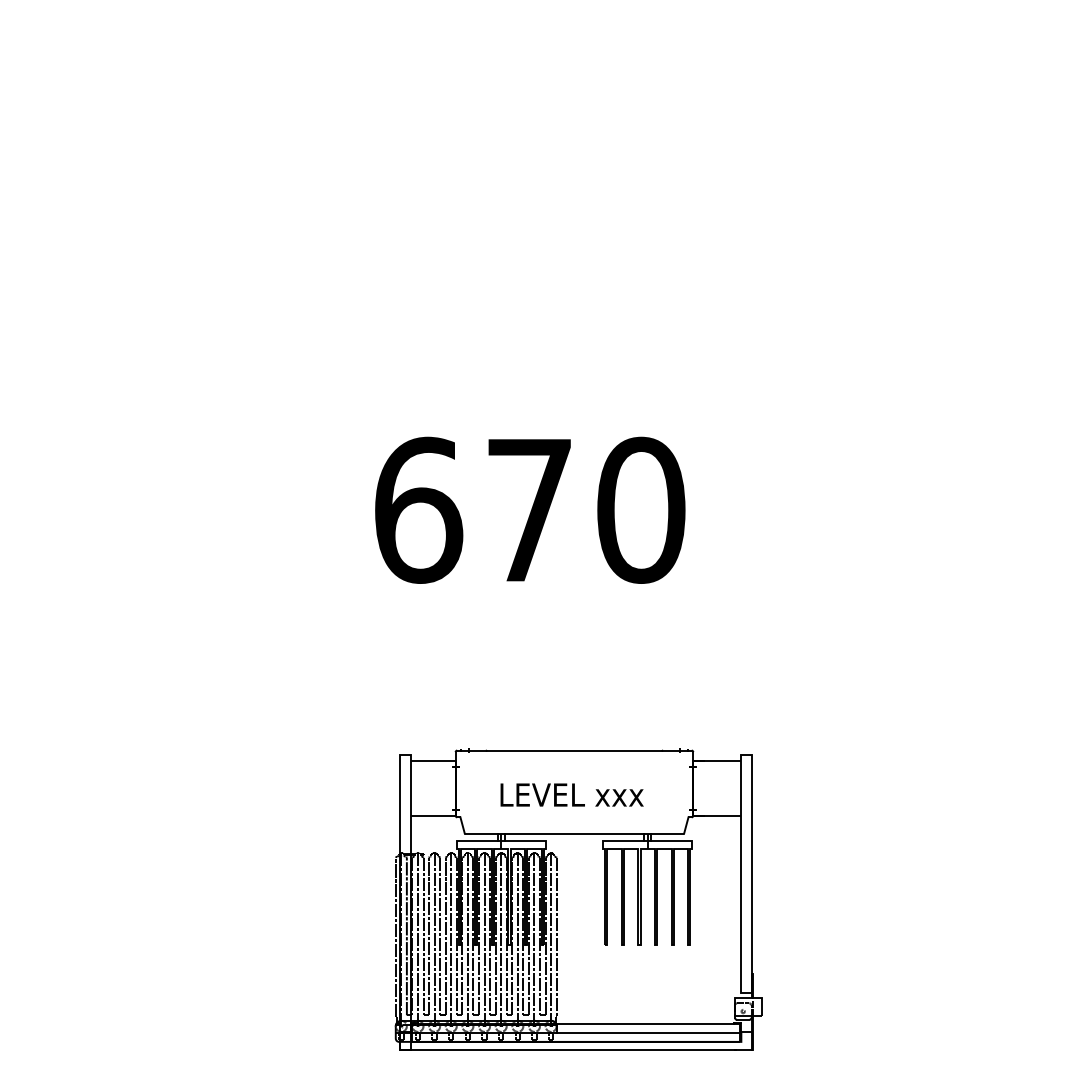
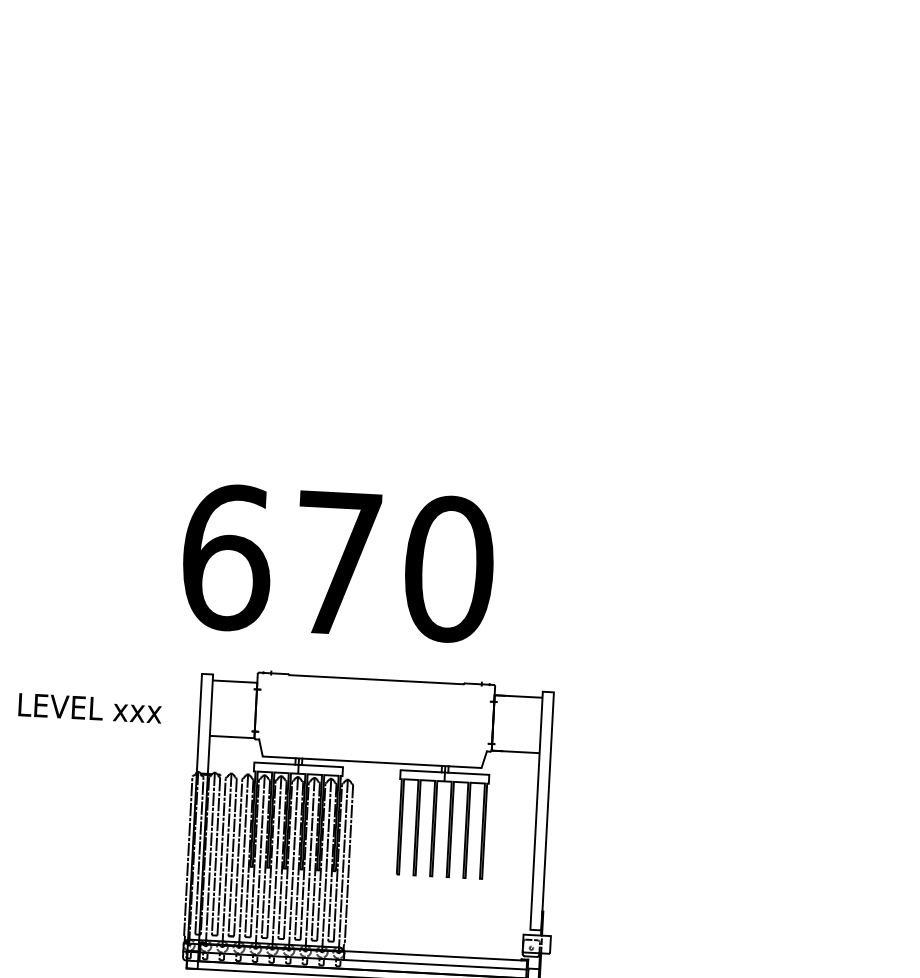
text: (530, 509) -> (338, 562), moved
text: (571, 794) -> (89, 707), moved

